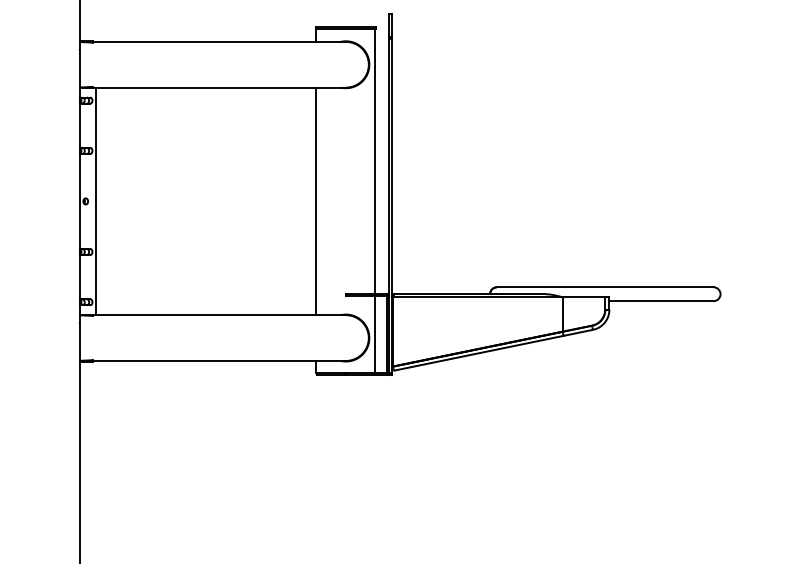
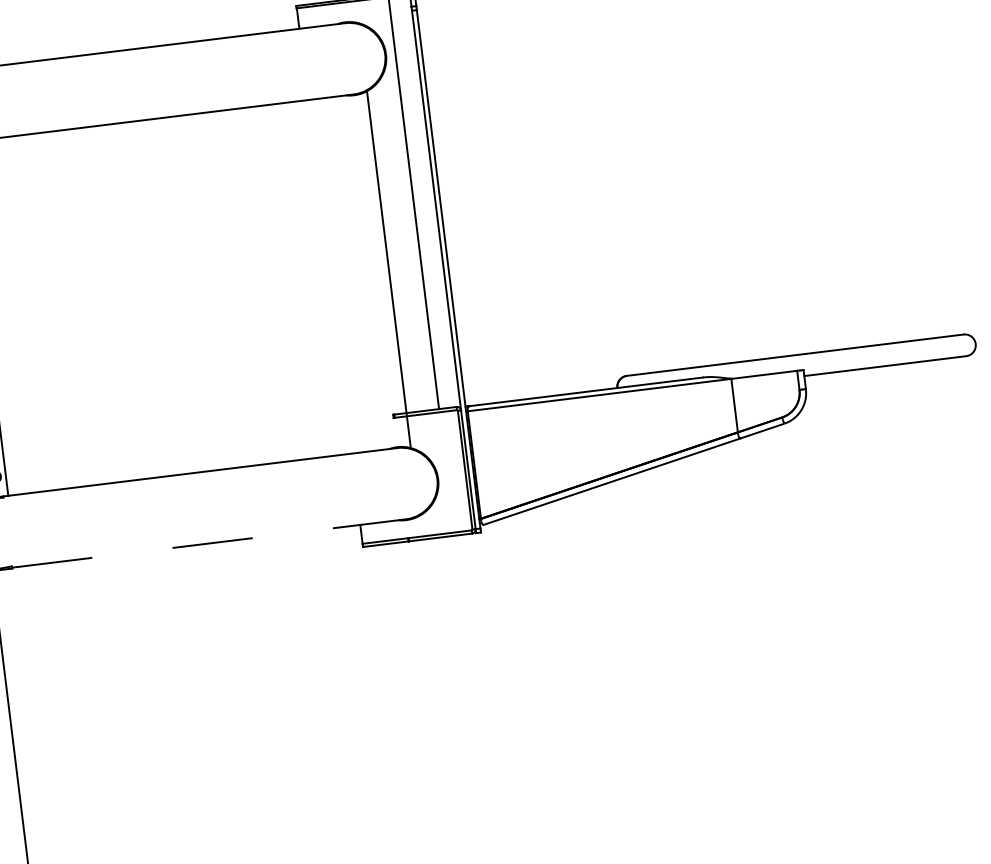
line: (316, 201) -> (389, 269), moved
line: (375, 334) -> (447, 472), removed
line: (219, 360) -> (209, 542), solid -> dashed

